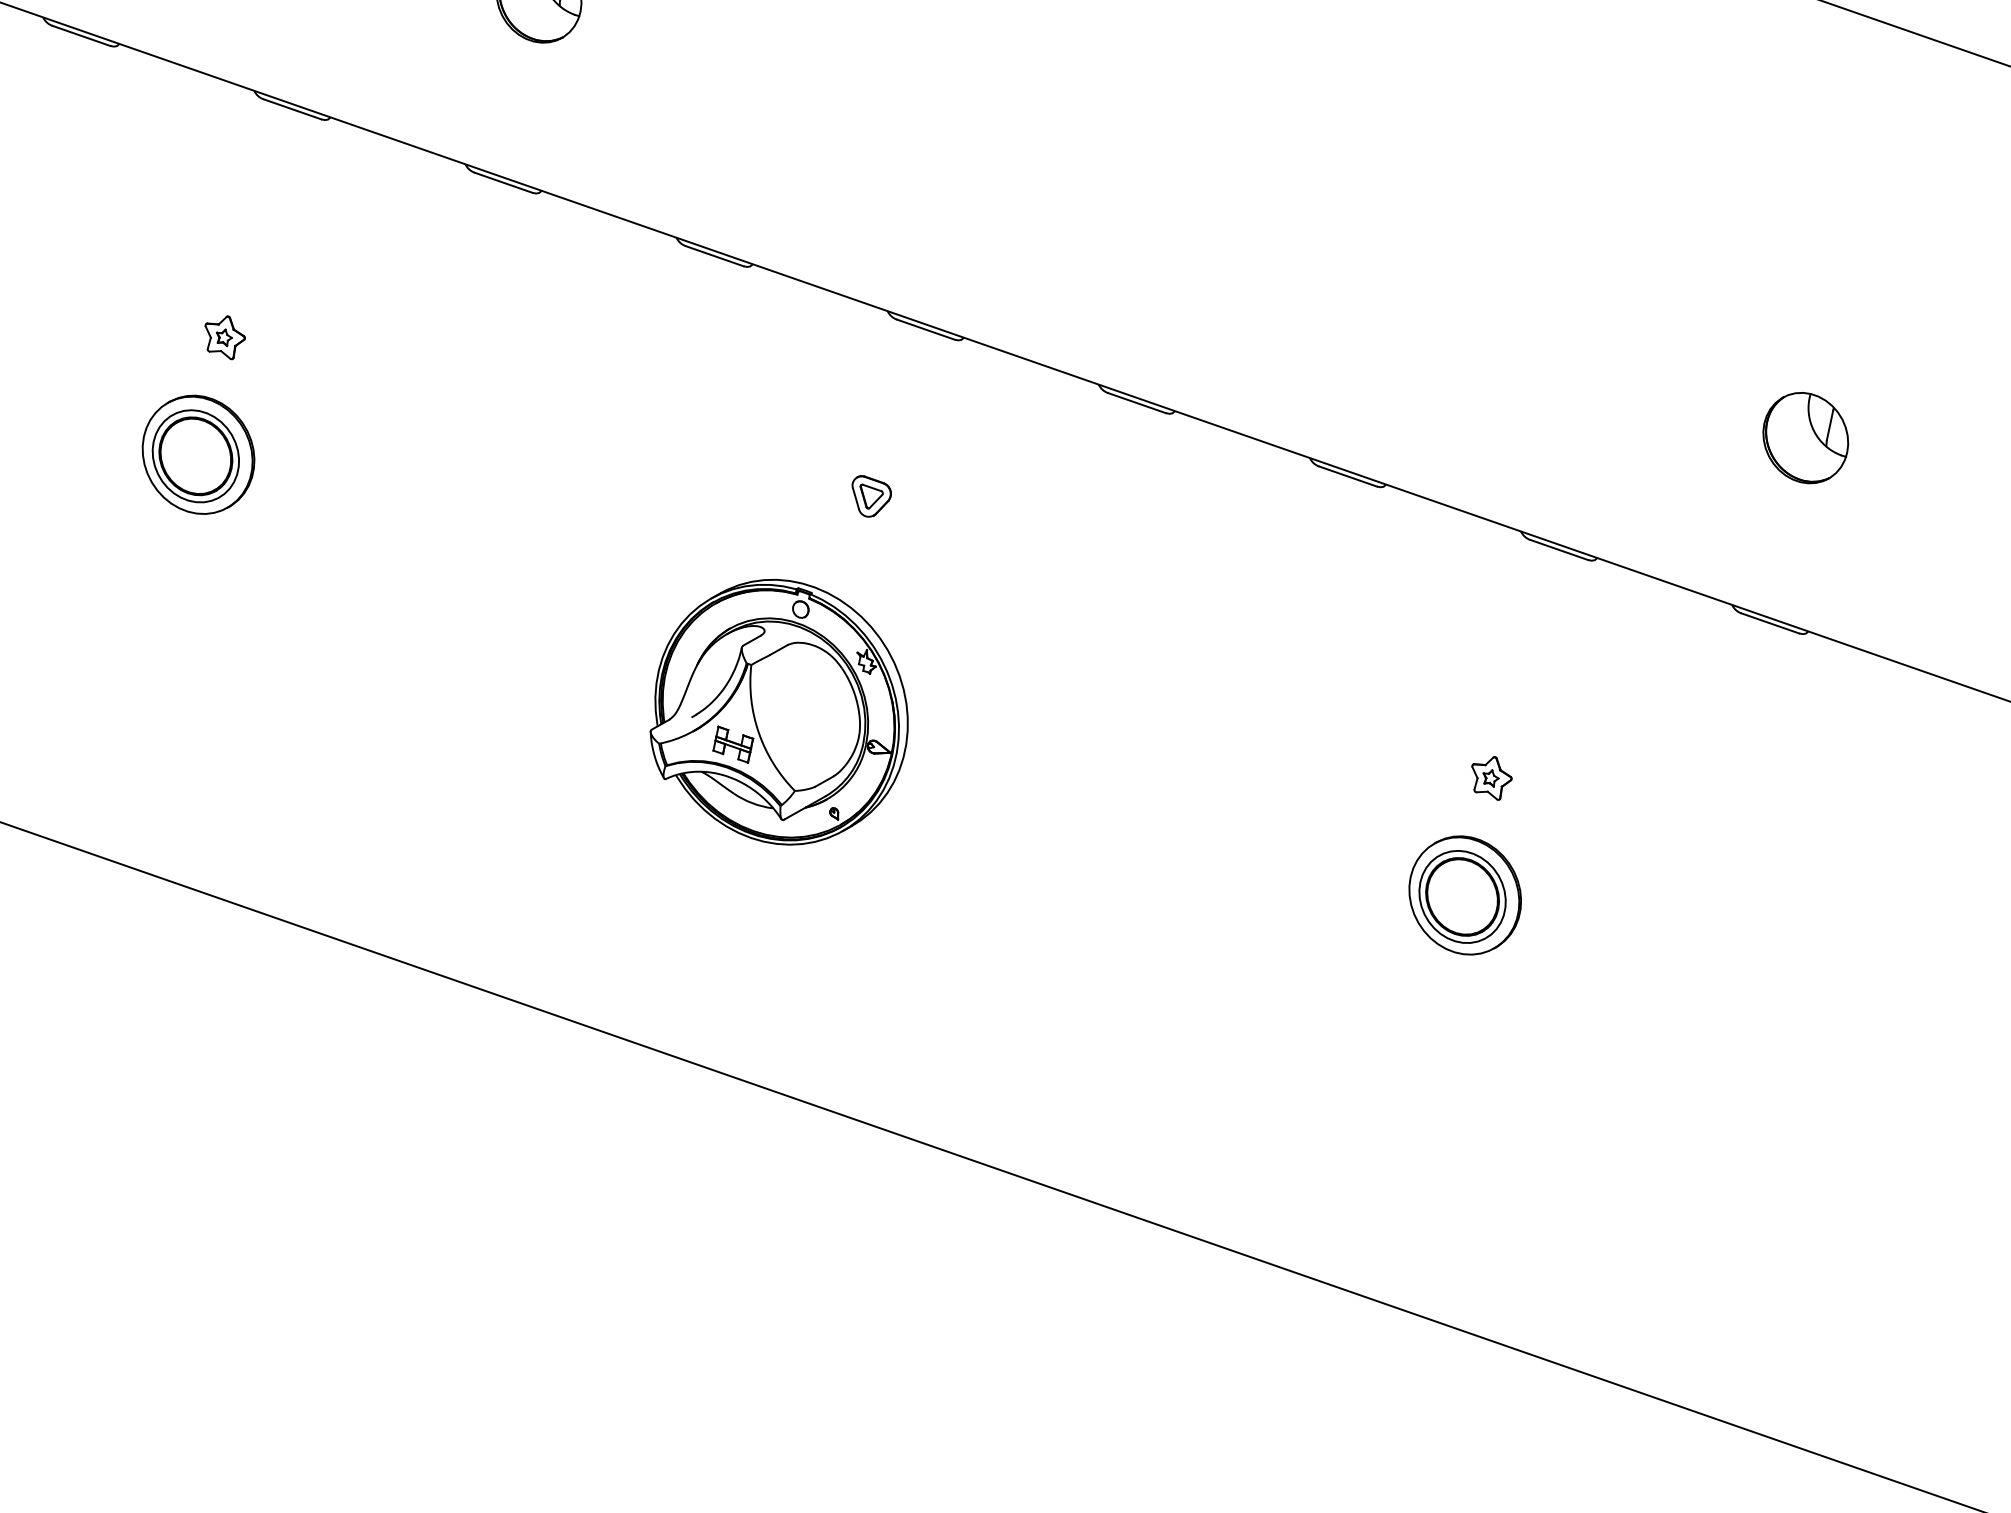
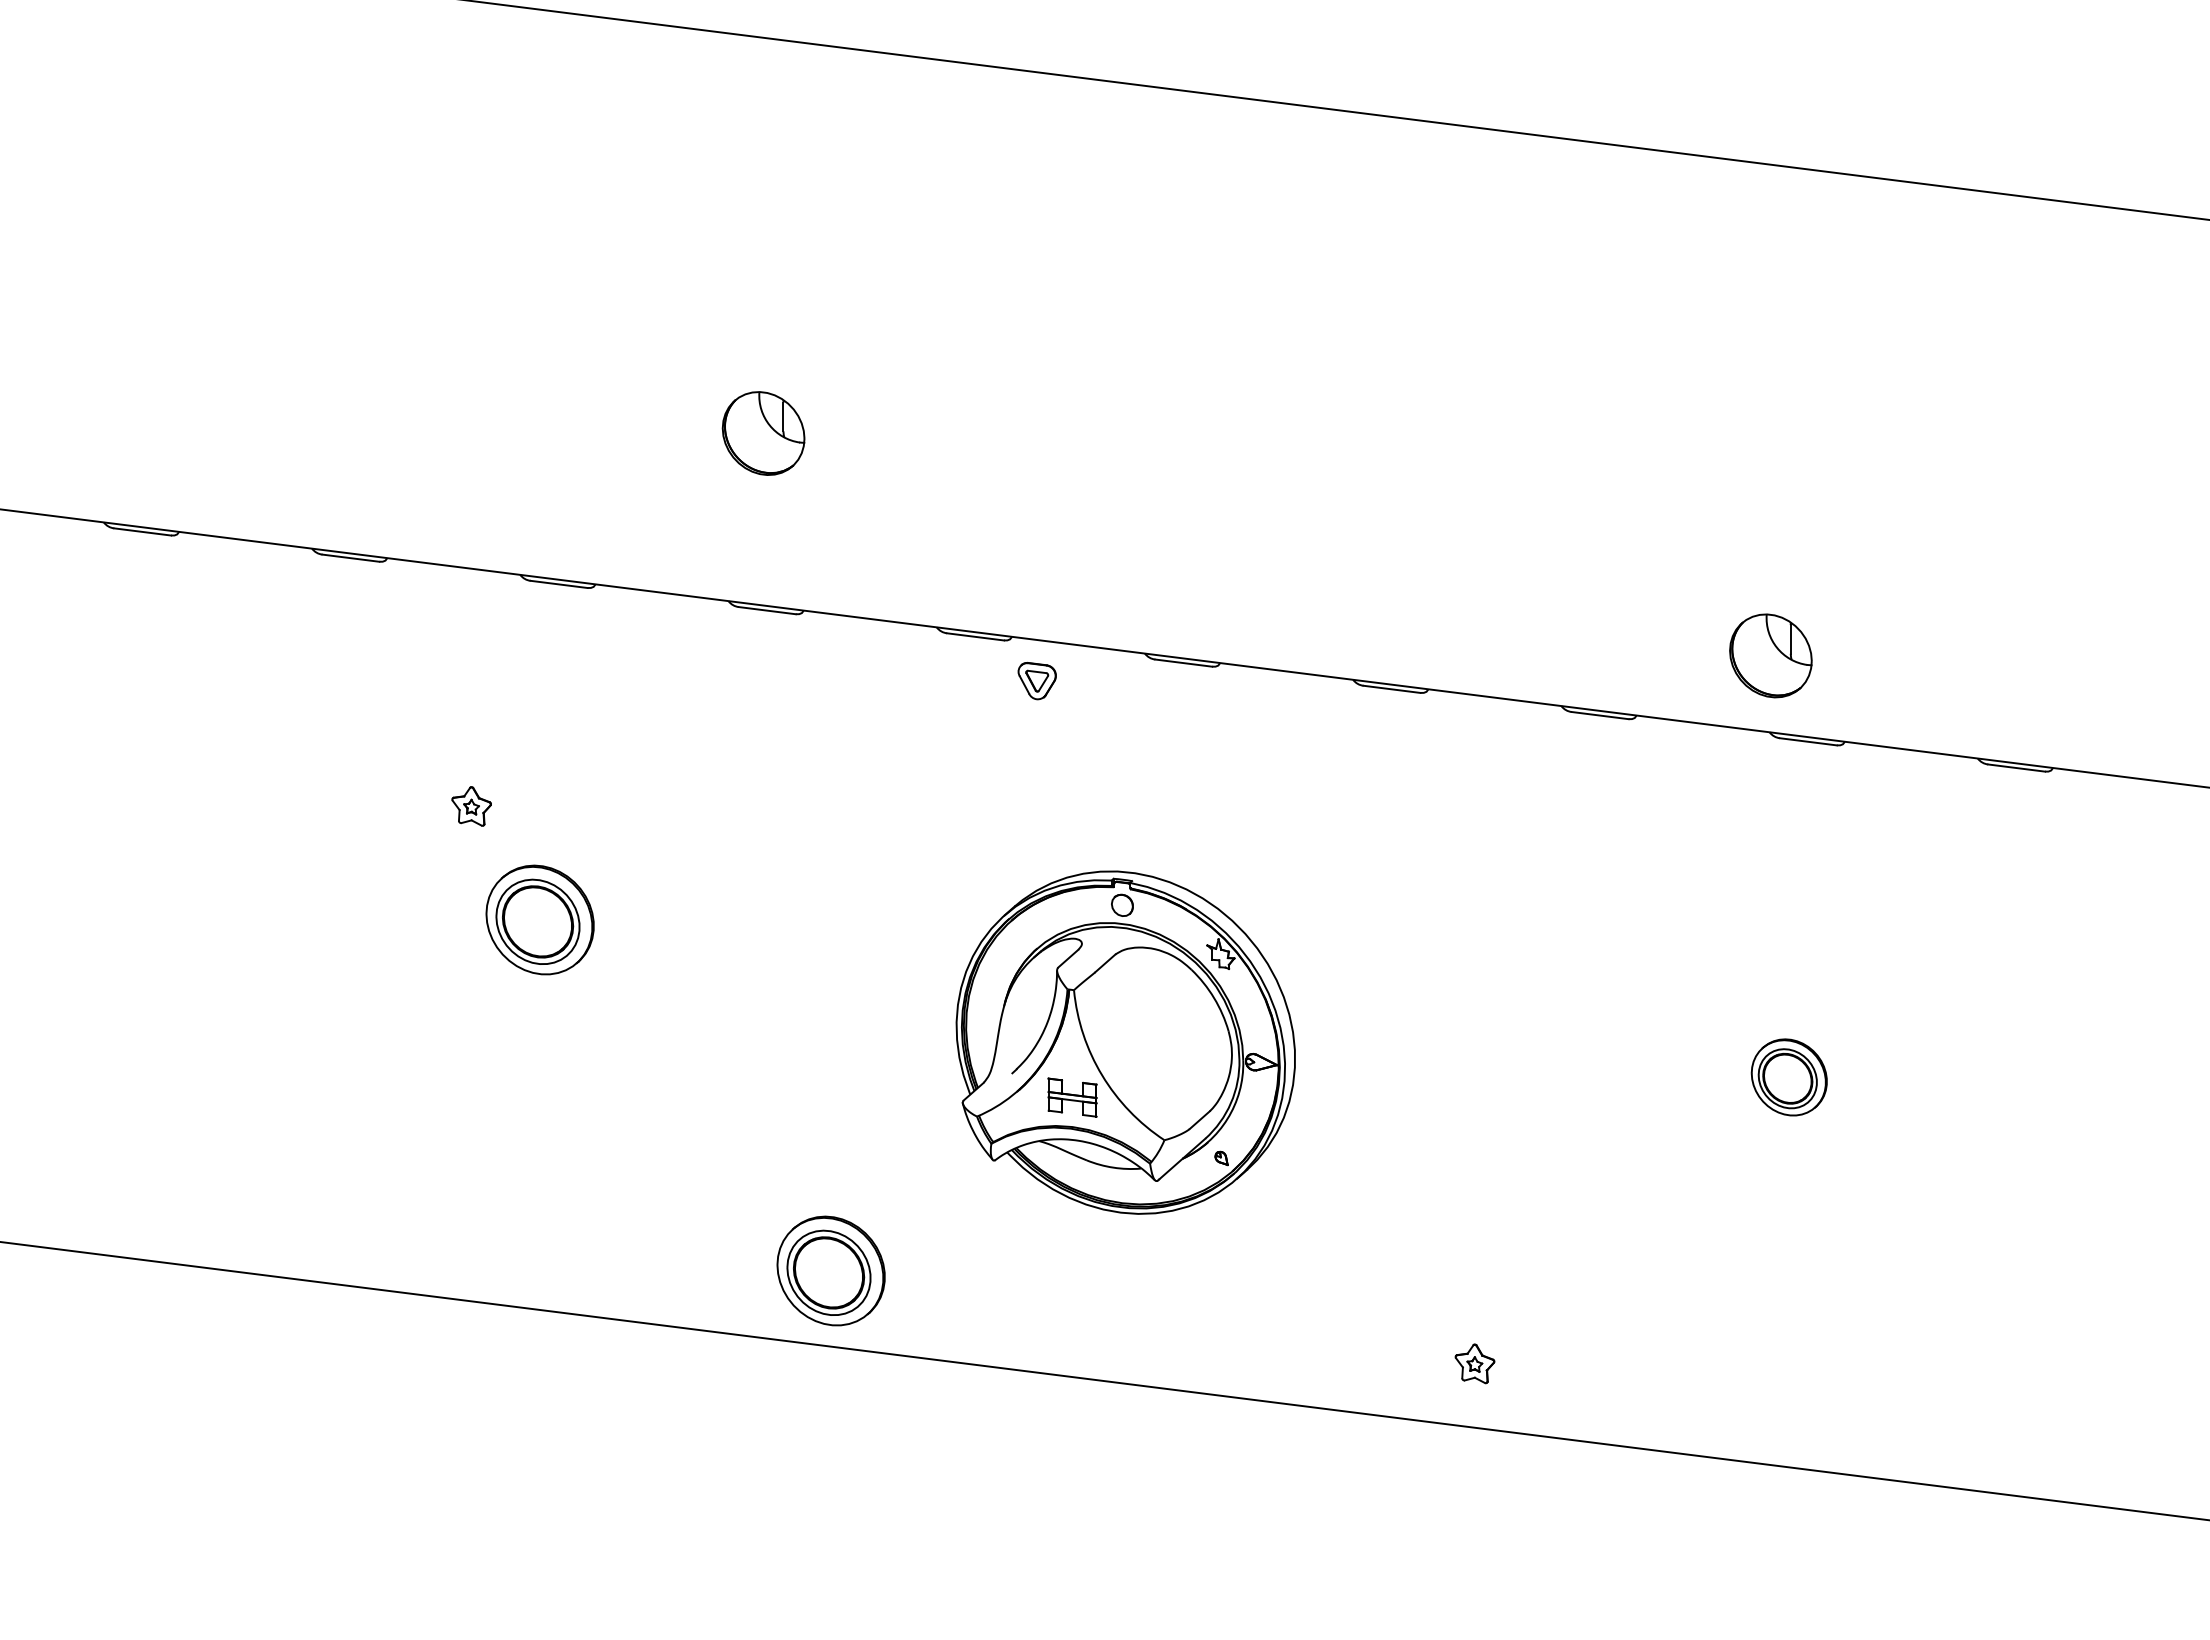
part: (224, 336) -> (471, 806), moved
part: (1805, 437) -> (1770, 655), moved
part: (869, 497) -> (1036, 681), moved
part: (781, 712) -> (1125, 1042), size x1.4
part: (1490, 776) -> (1474, 1363), moved
part: (423, 884) -> (830, 1270), added
part: (1464, 895) -> (1788, 1077), size x0.7

